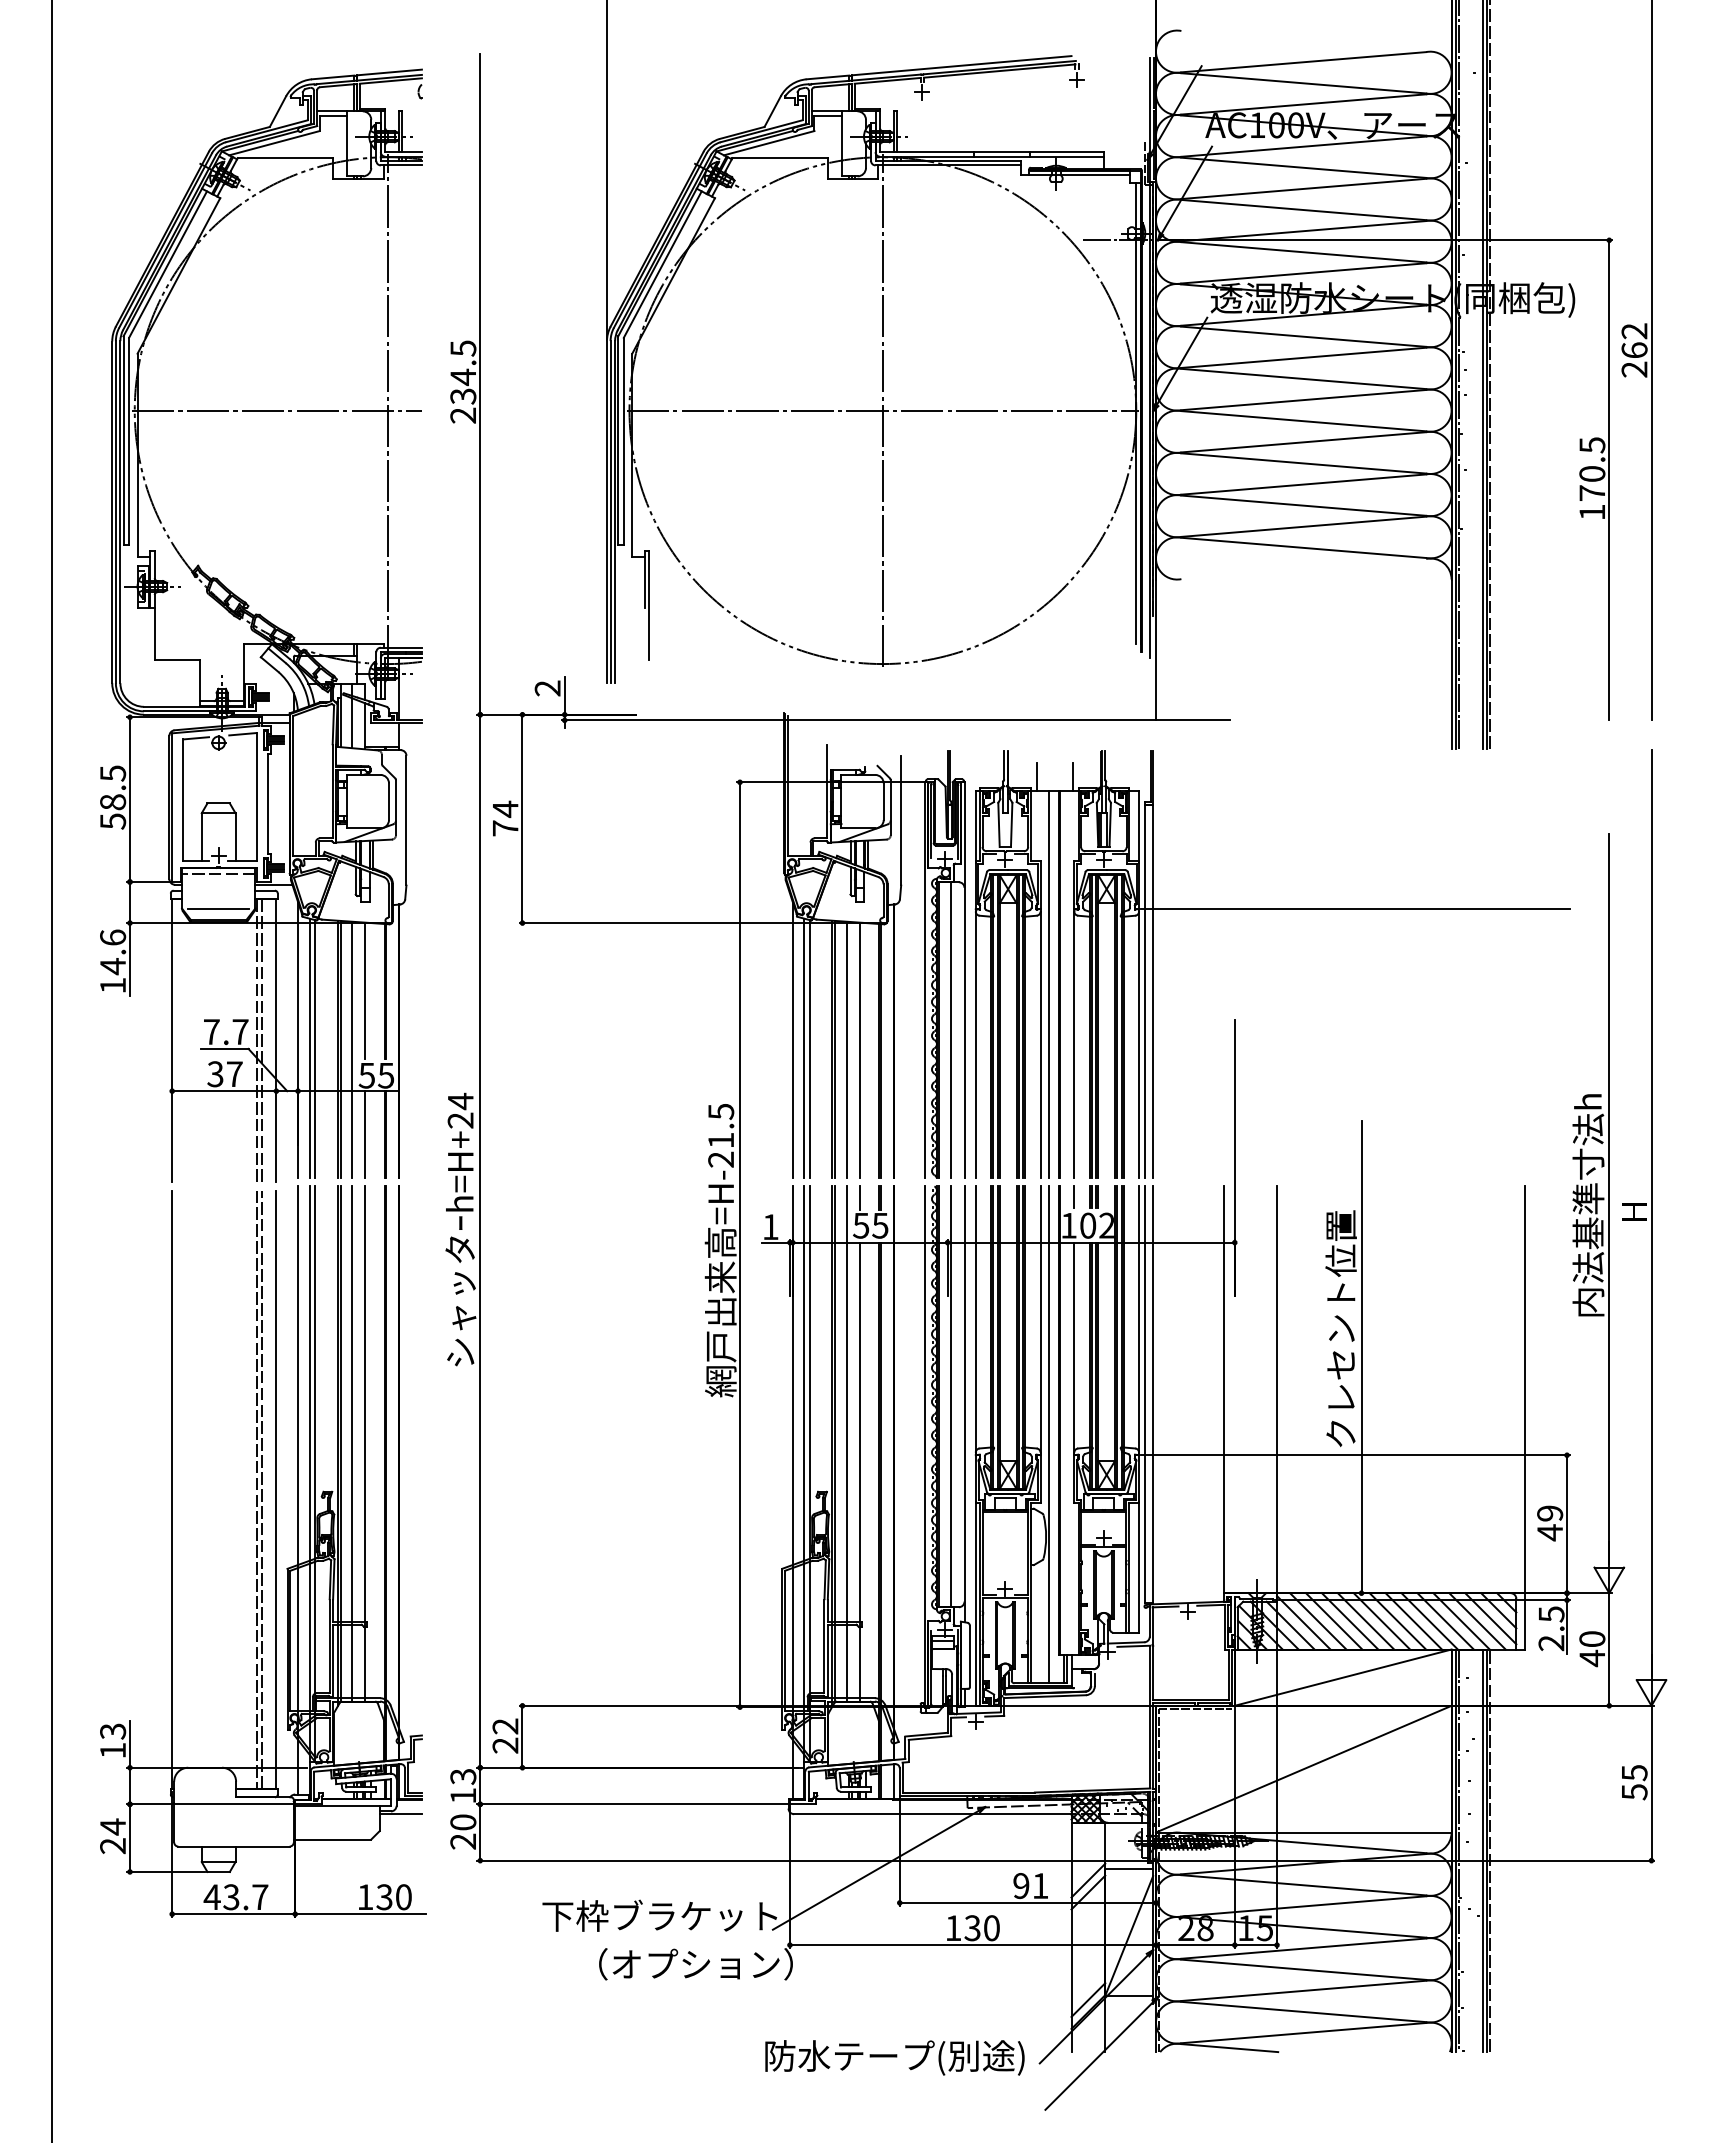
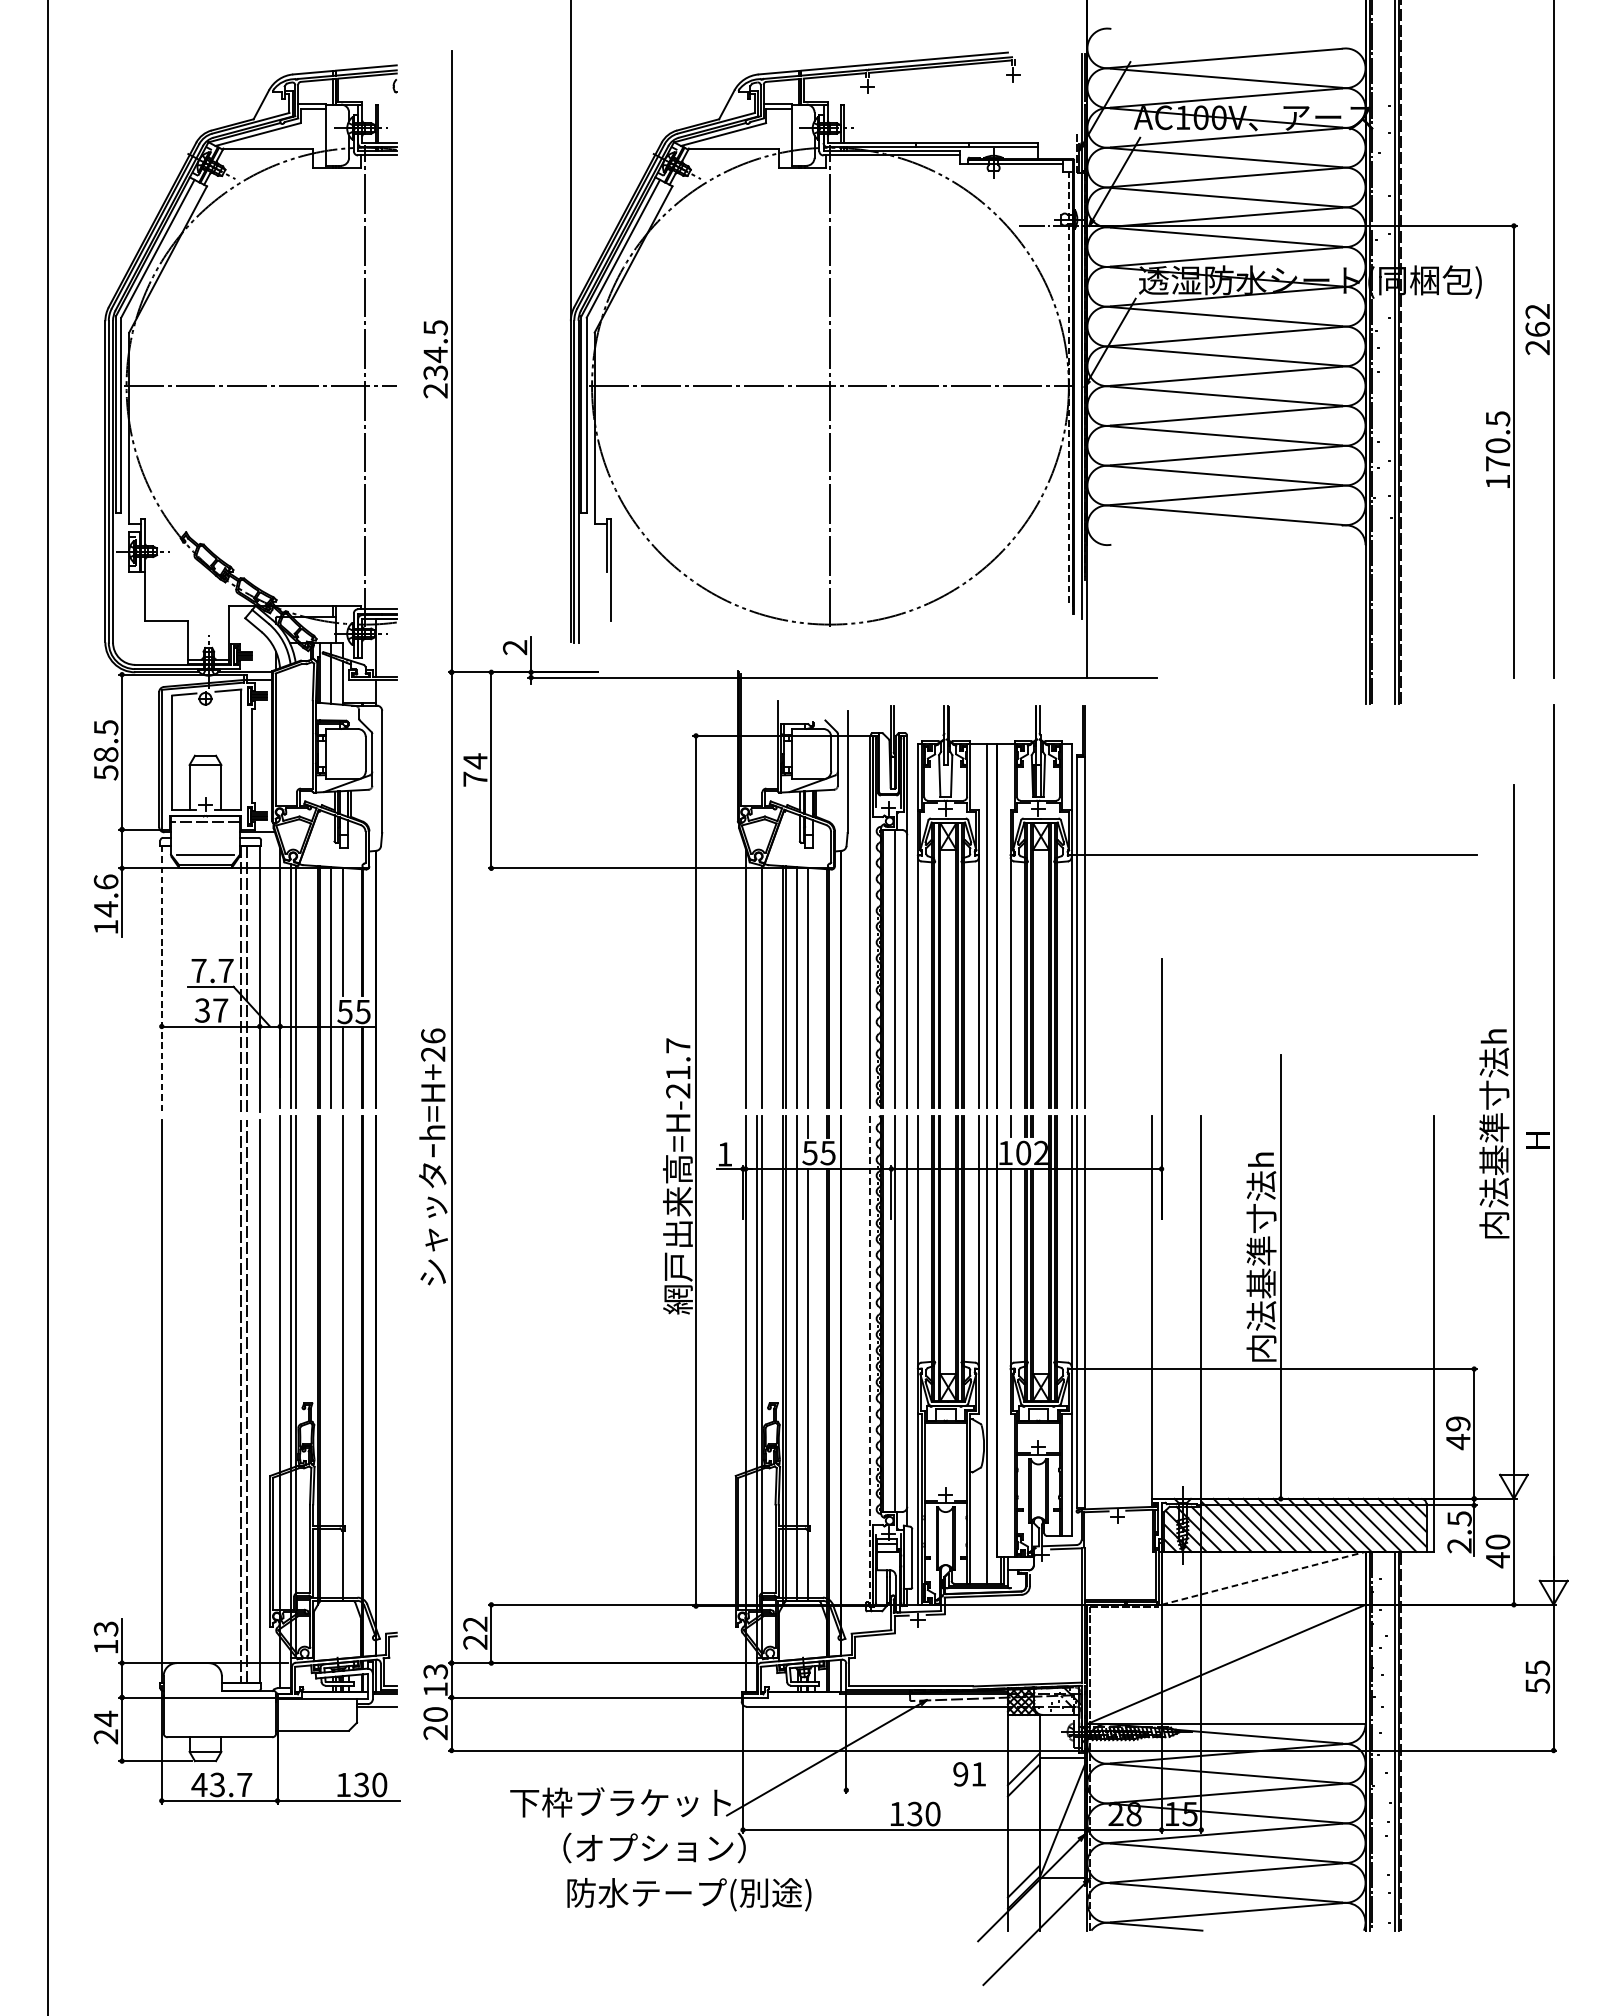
line: (1135, 413) -> (1068, 388), solid -> dashed
line: (1036, 776) -> (975, 730), removed
line: (1072, 776) -> (1008, 730), removed
line: (172, 1041) -> (162, 979), solid -> dashed
line: (804, 1047) -> (756, 985), removed
text: (460, 1101) -> (433, 1036), h=H+24 -> h=H+26
text: (721, 1111) -> (678, 1045), =H-21.5 -> =H-21.7
text: (1340, 1328) -> (1261, 1249), クレセント位置 -> 内法基準寸法h
line: (352, 1443) -> (331, 1358), removed
line: (925, 1447) -> (870, 1361), solid -> dashed
line: (1343, 1677) -> (1263, 1578), solid -> dashed
line: (1027, 1902) -> (966, 1789), removed
text: (894, 2057) -> (688, 1894), moved

